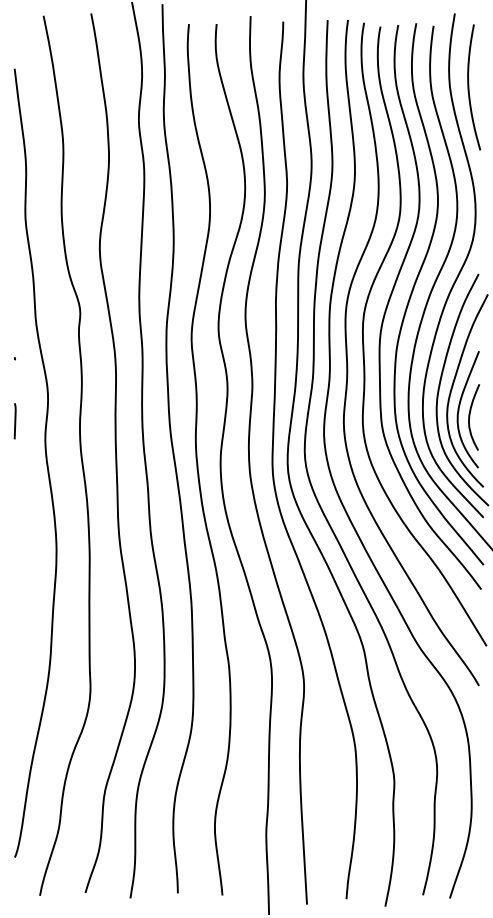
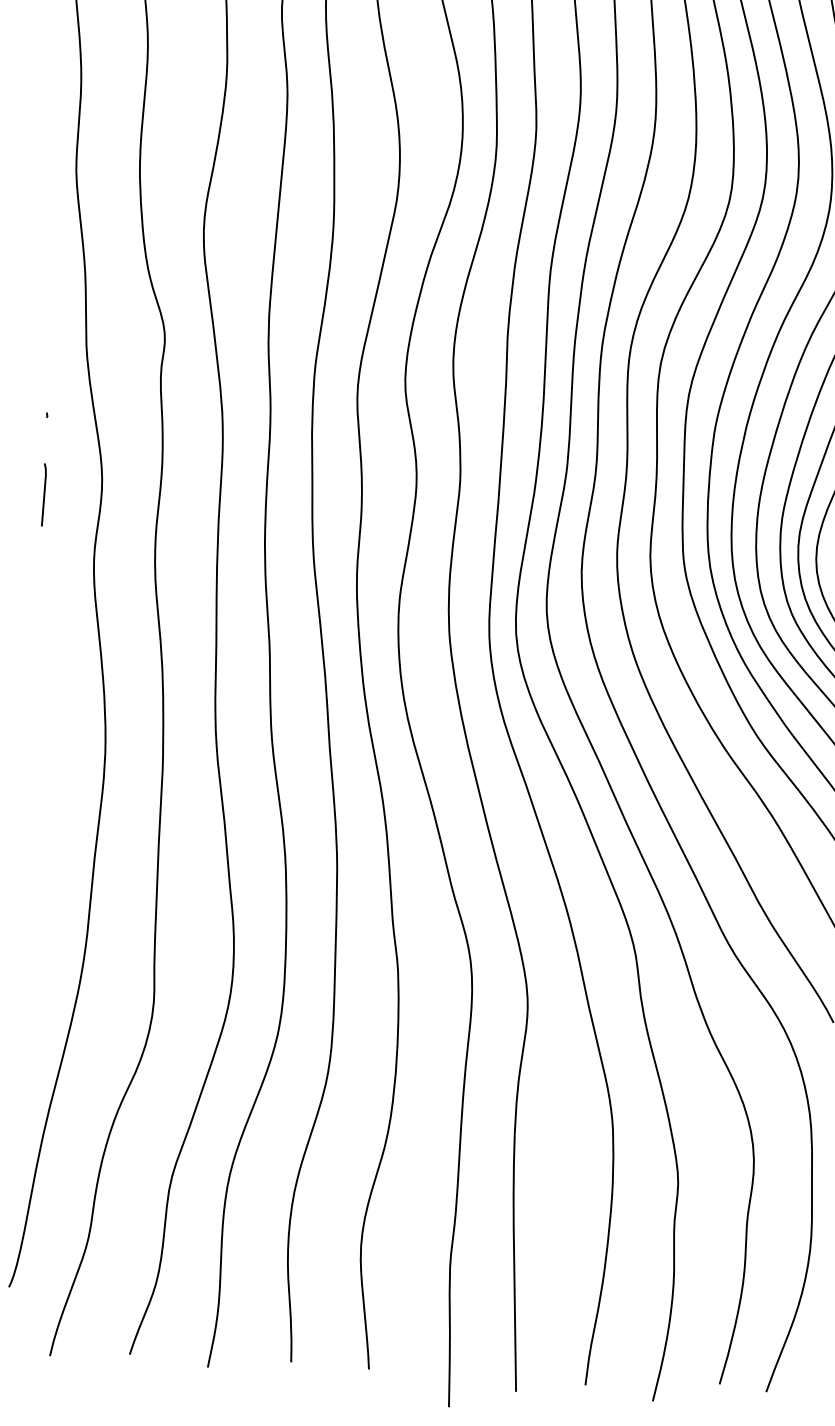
line: (14, 421) -> (42, 495), moved

